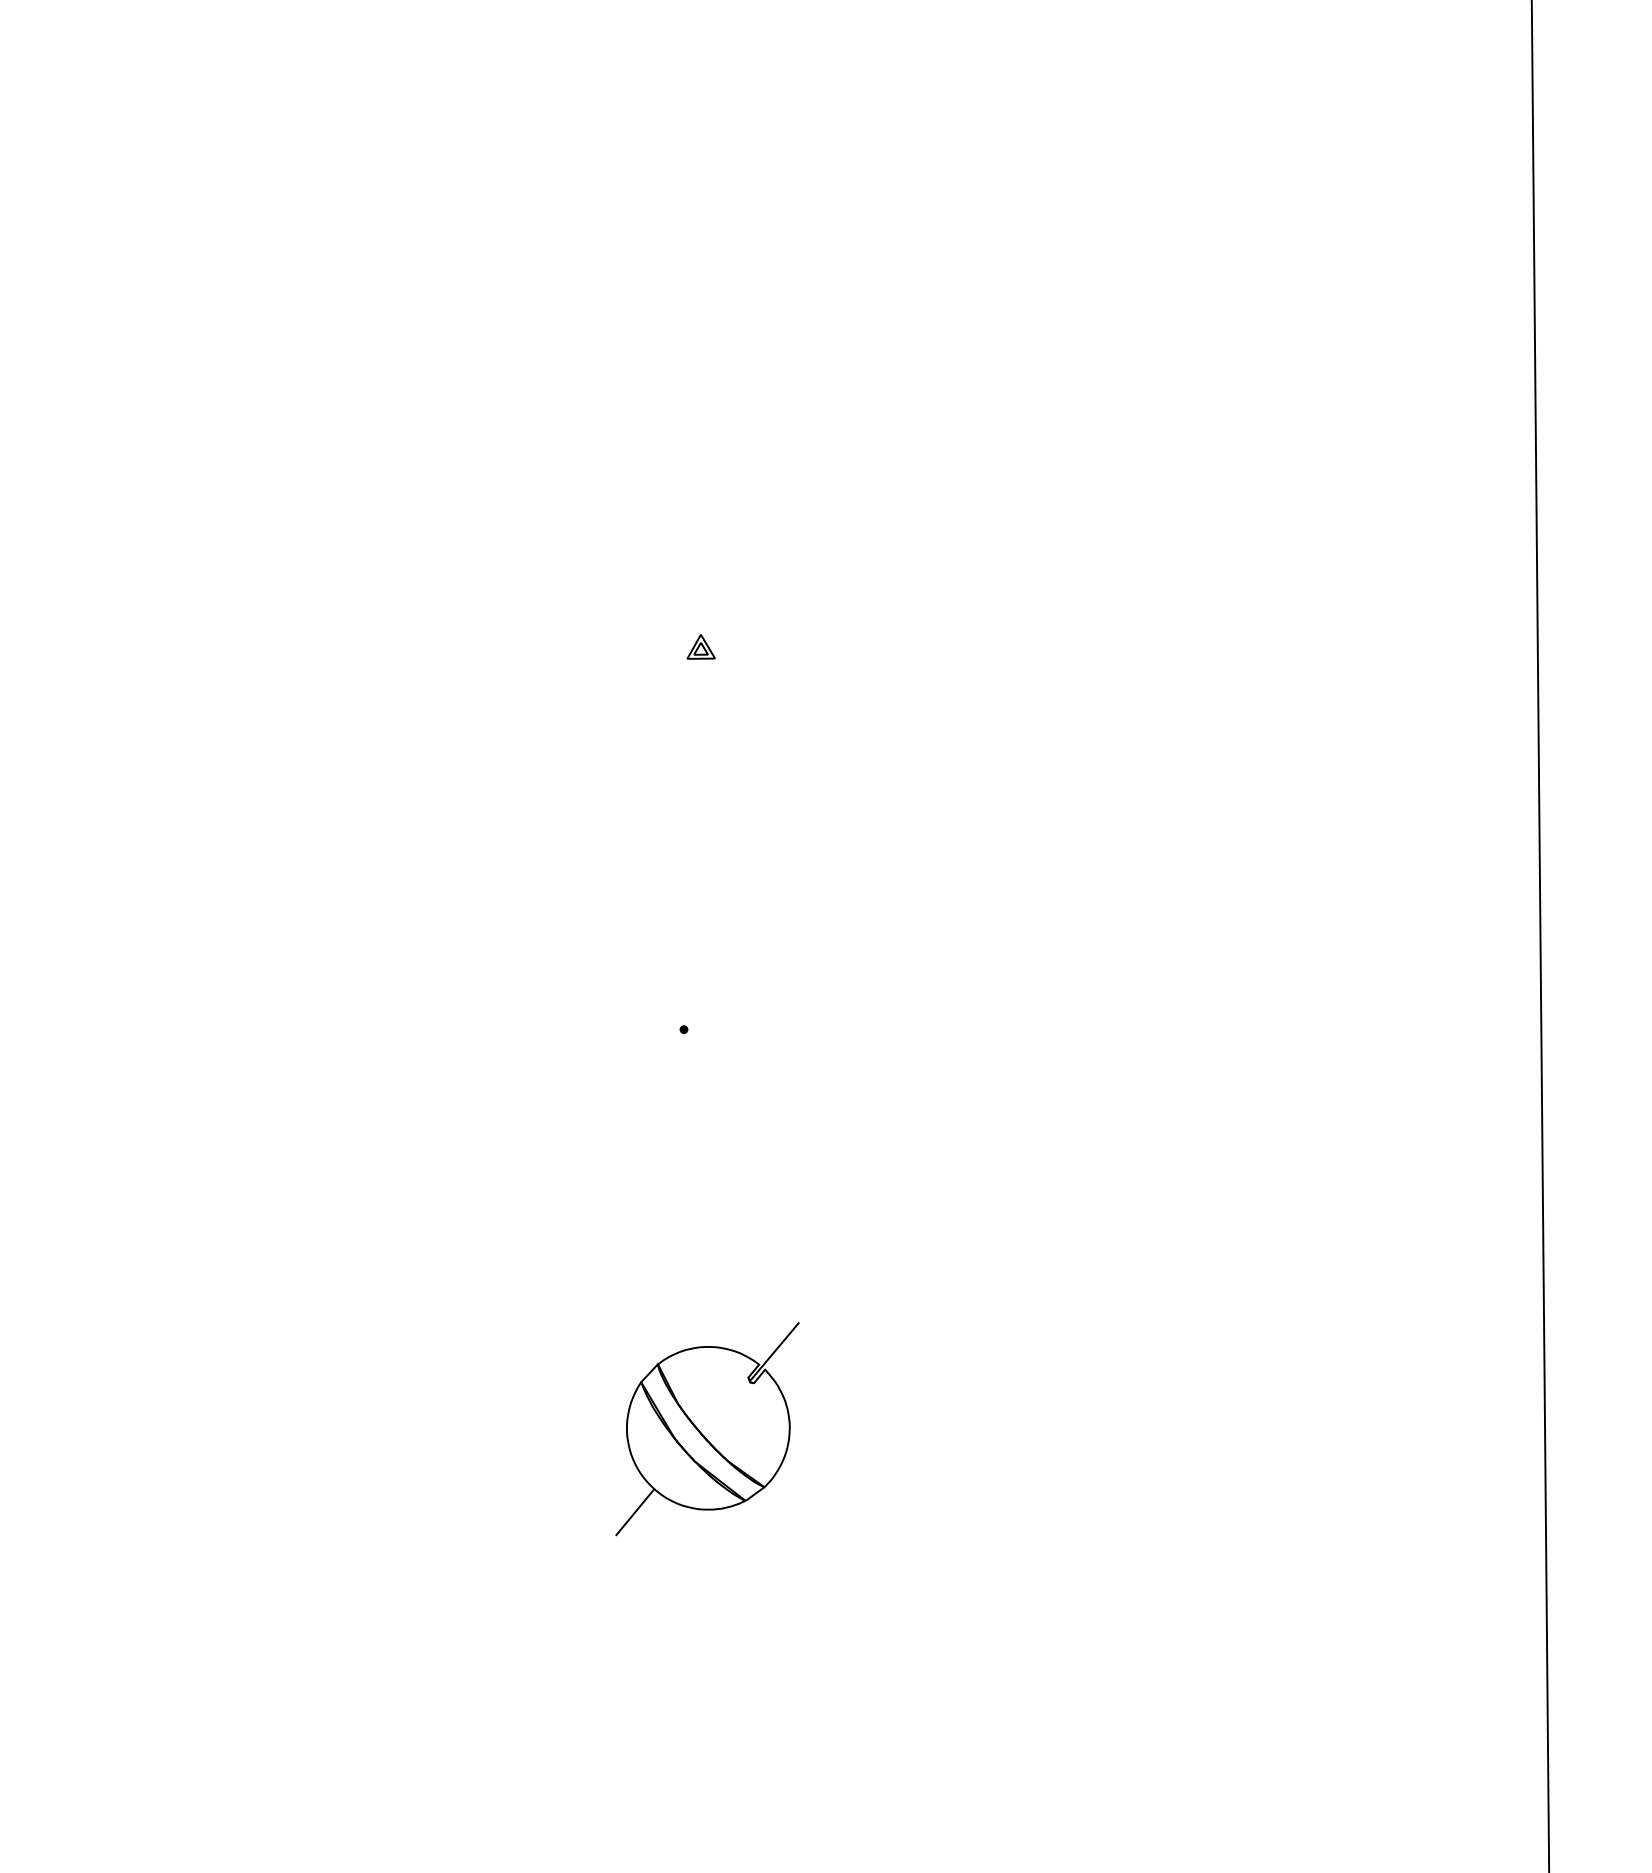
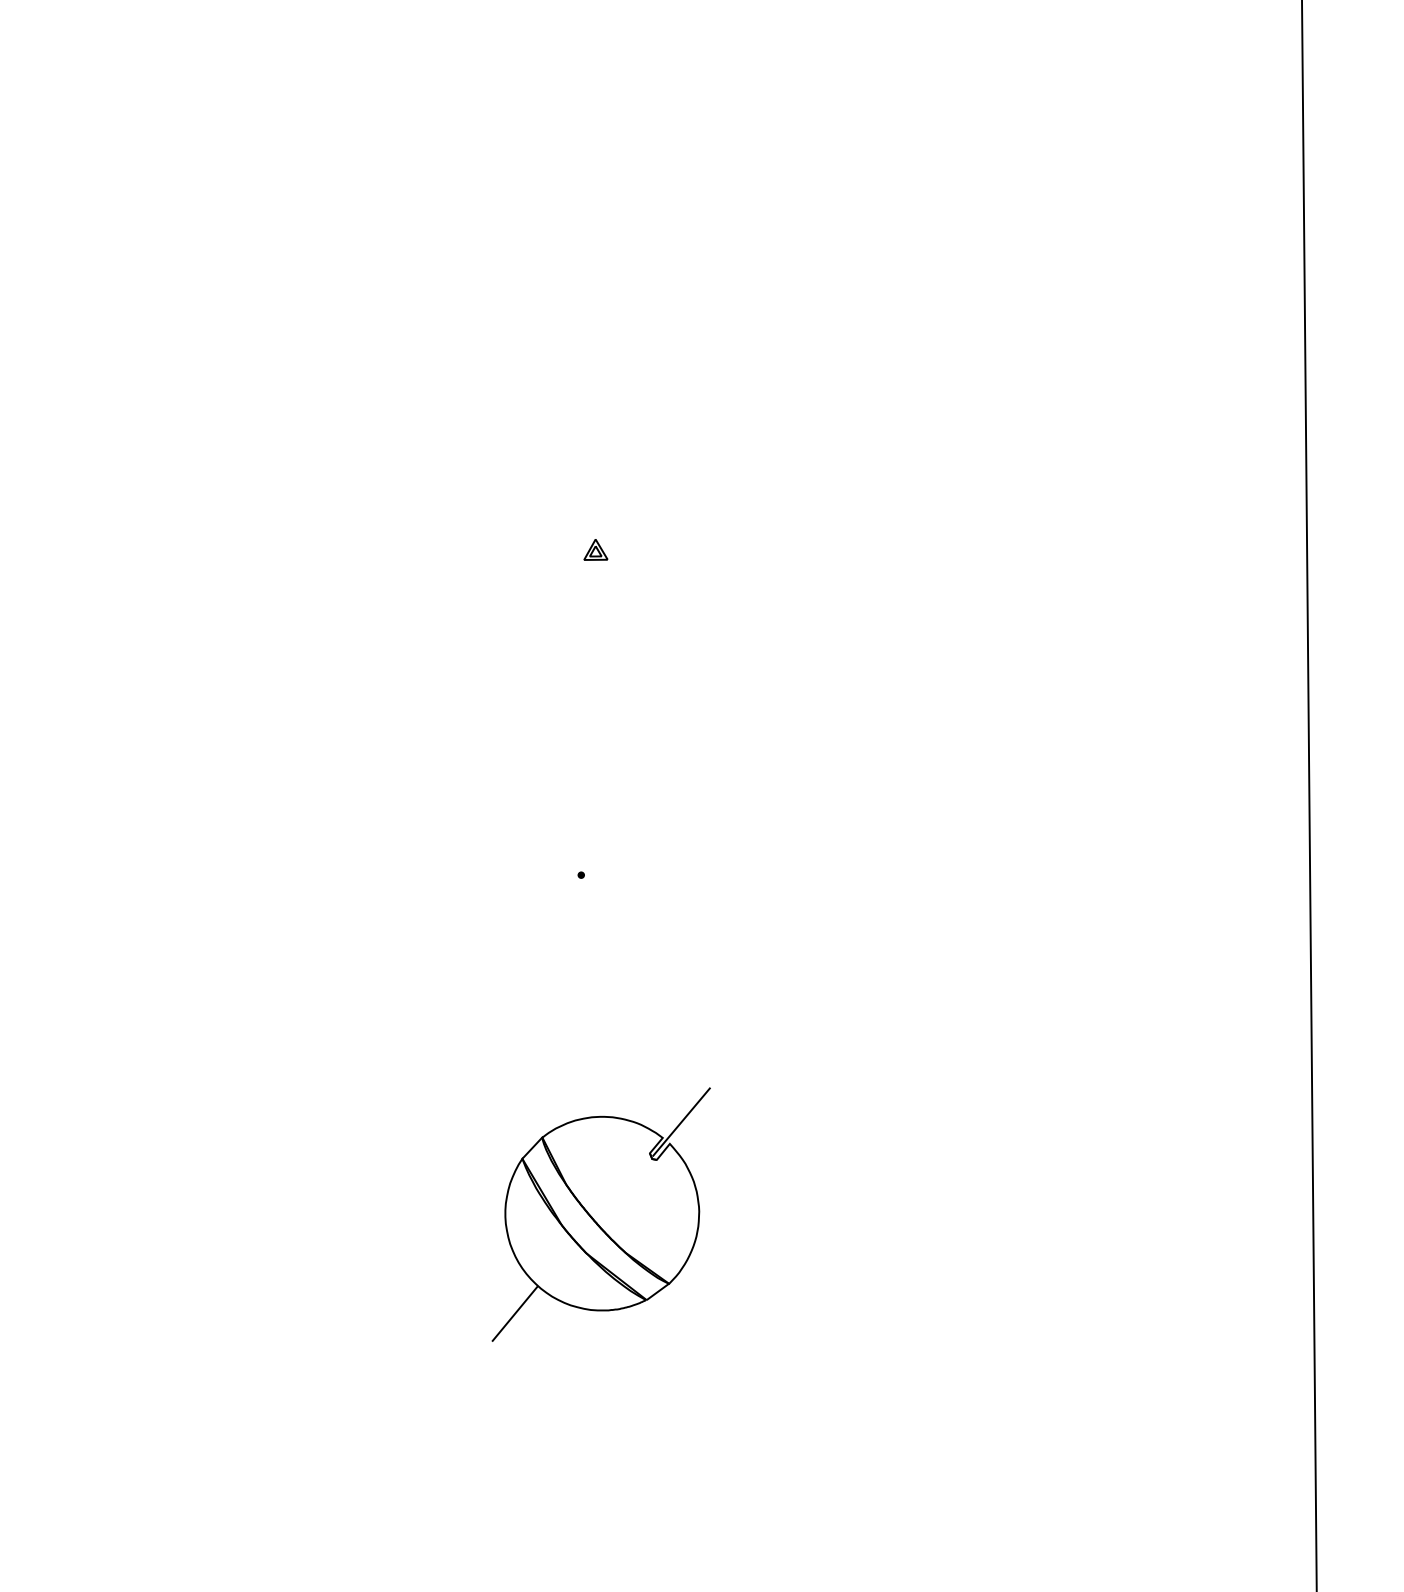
part: (707, 1429) -> (601, 1215), size x1.4

